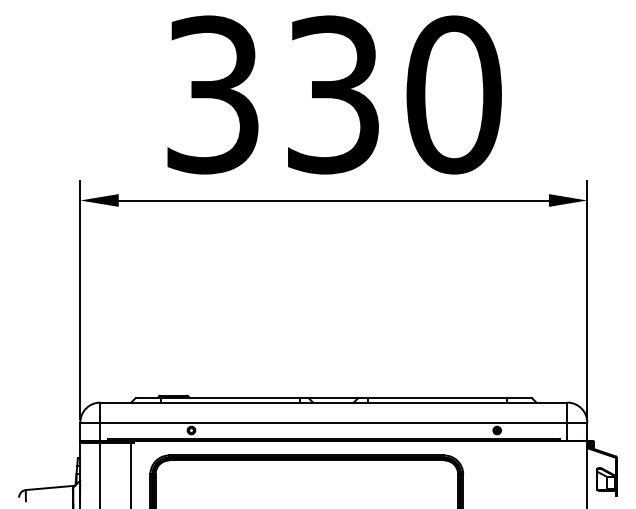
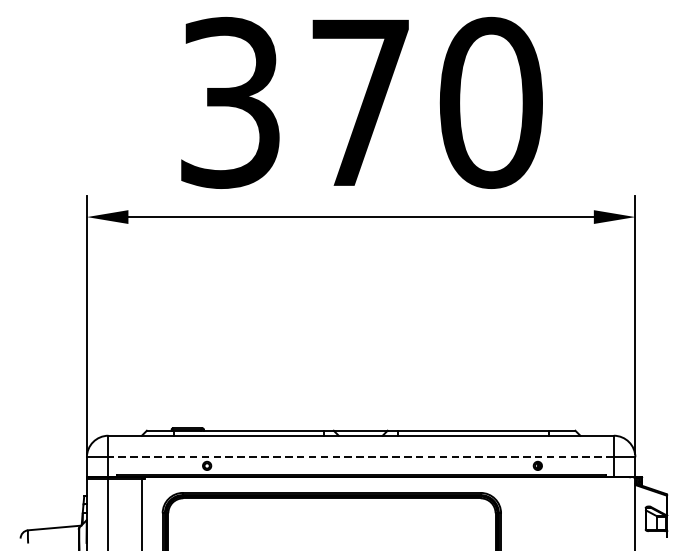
text: (333, 94) -> (360, 102), 330 -> 370
line: (333, 422) -> (360, 457), solid -> dashed

